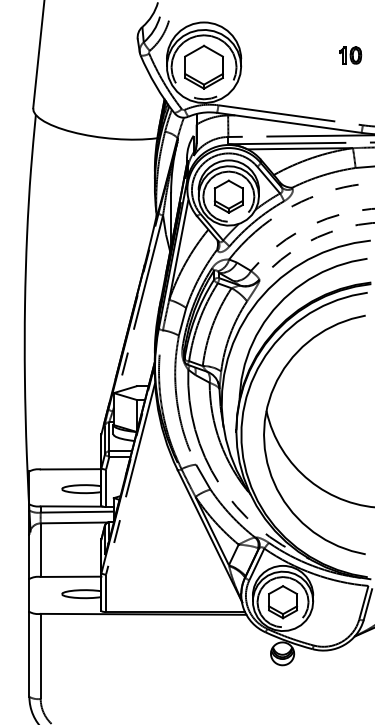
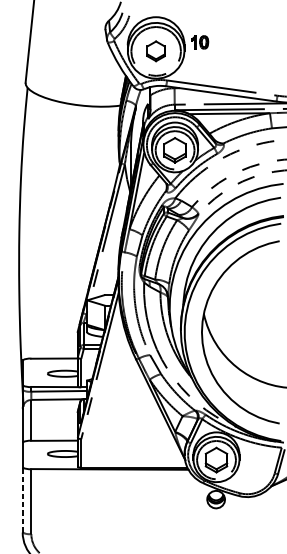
part: (350, 55) -> (200, 42), moved
part: (203, 66) -> (155, 50), size x0.6
line: (29, 654) -> (22, 500), solid -> dashed

